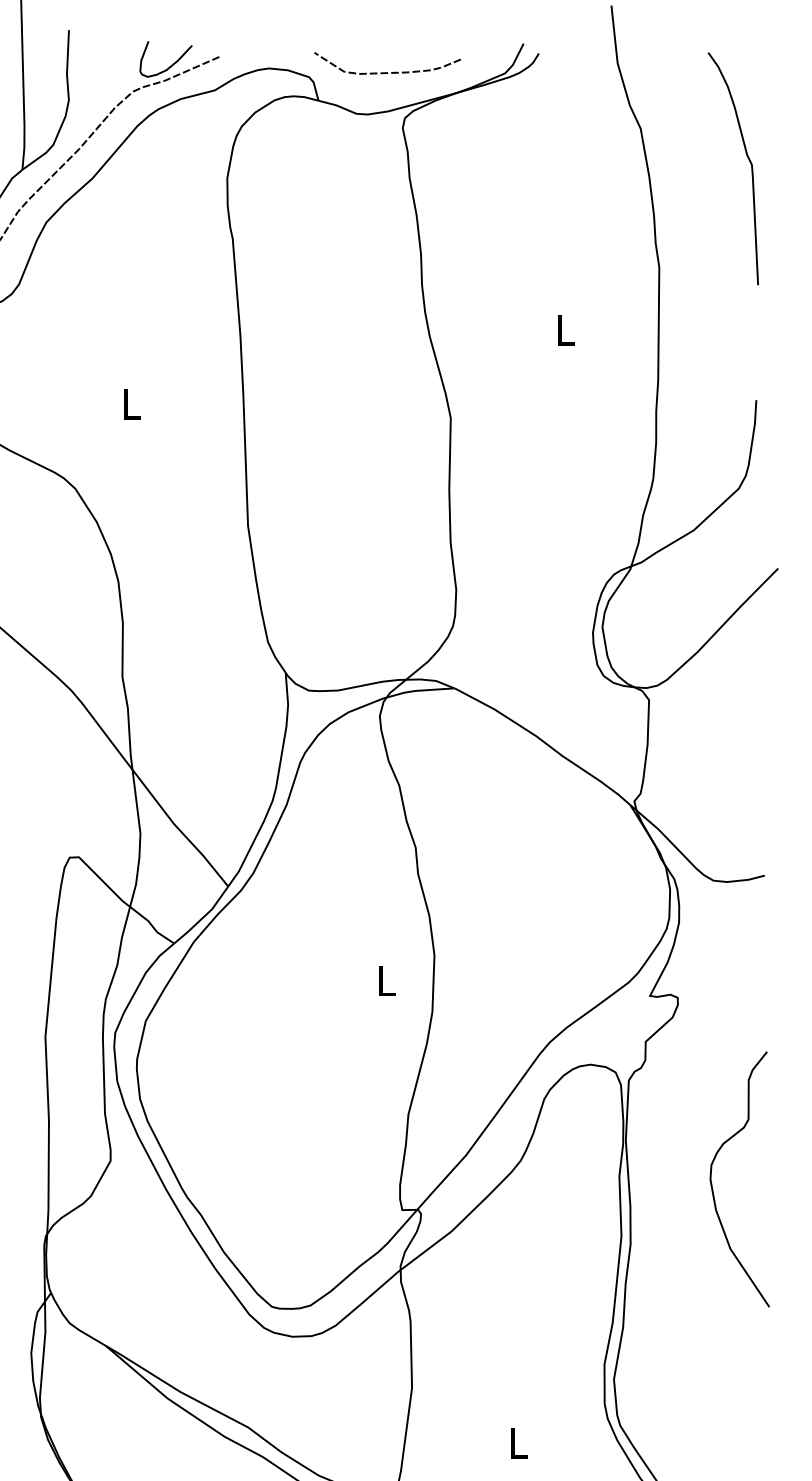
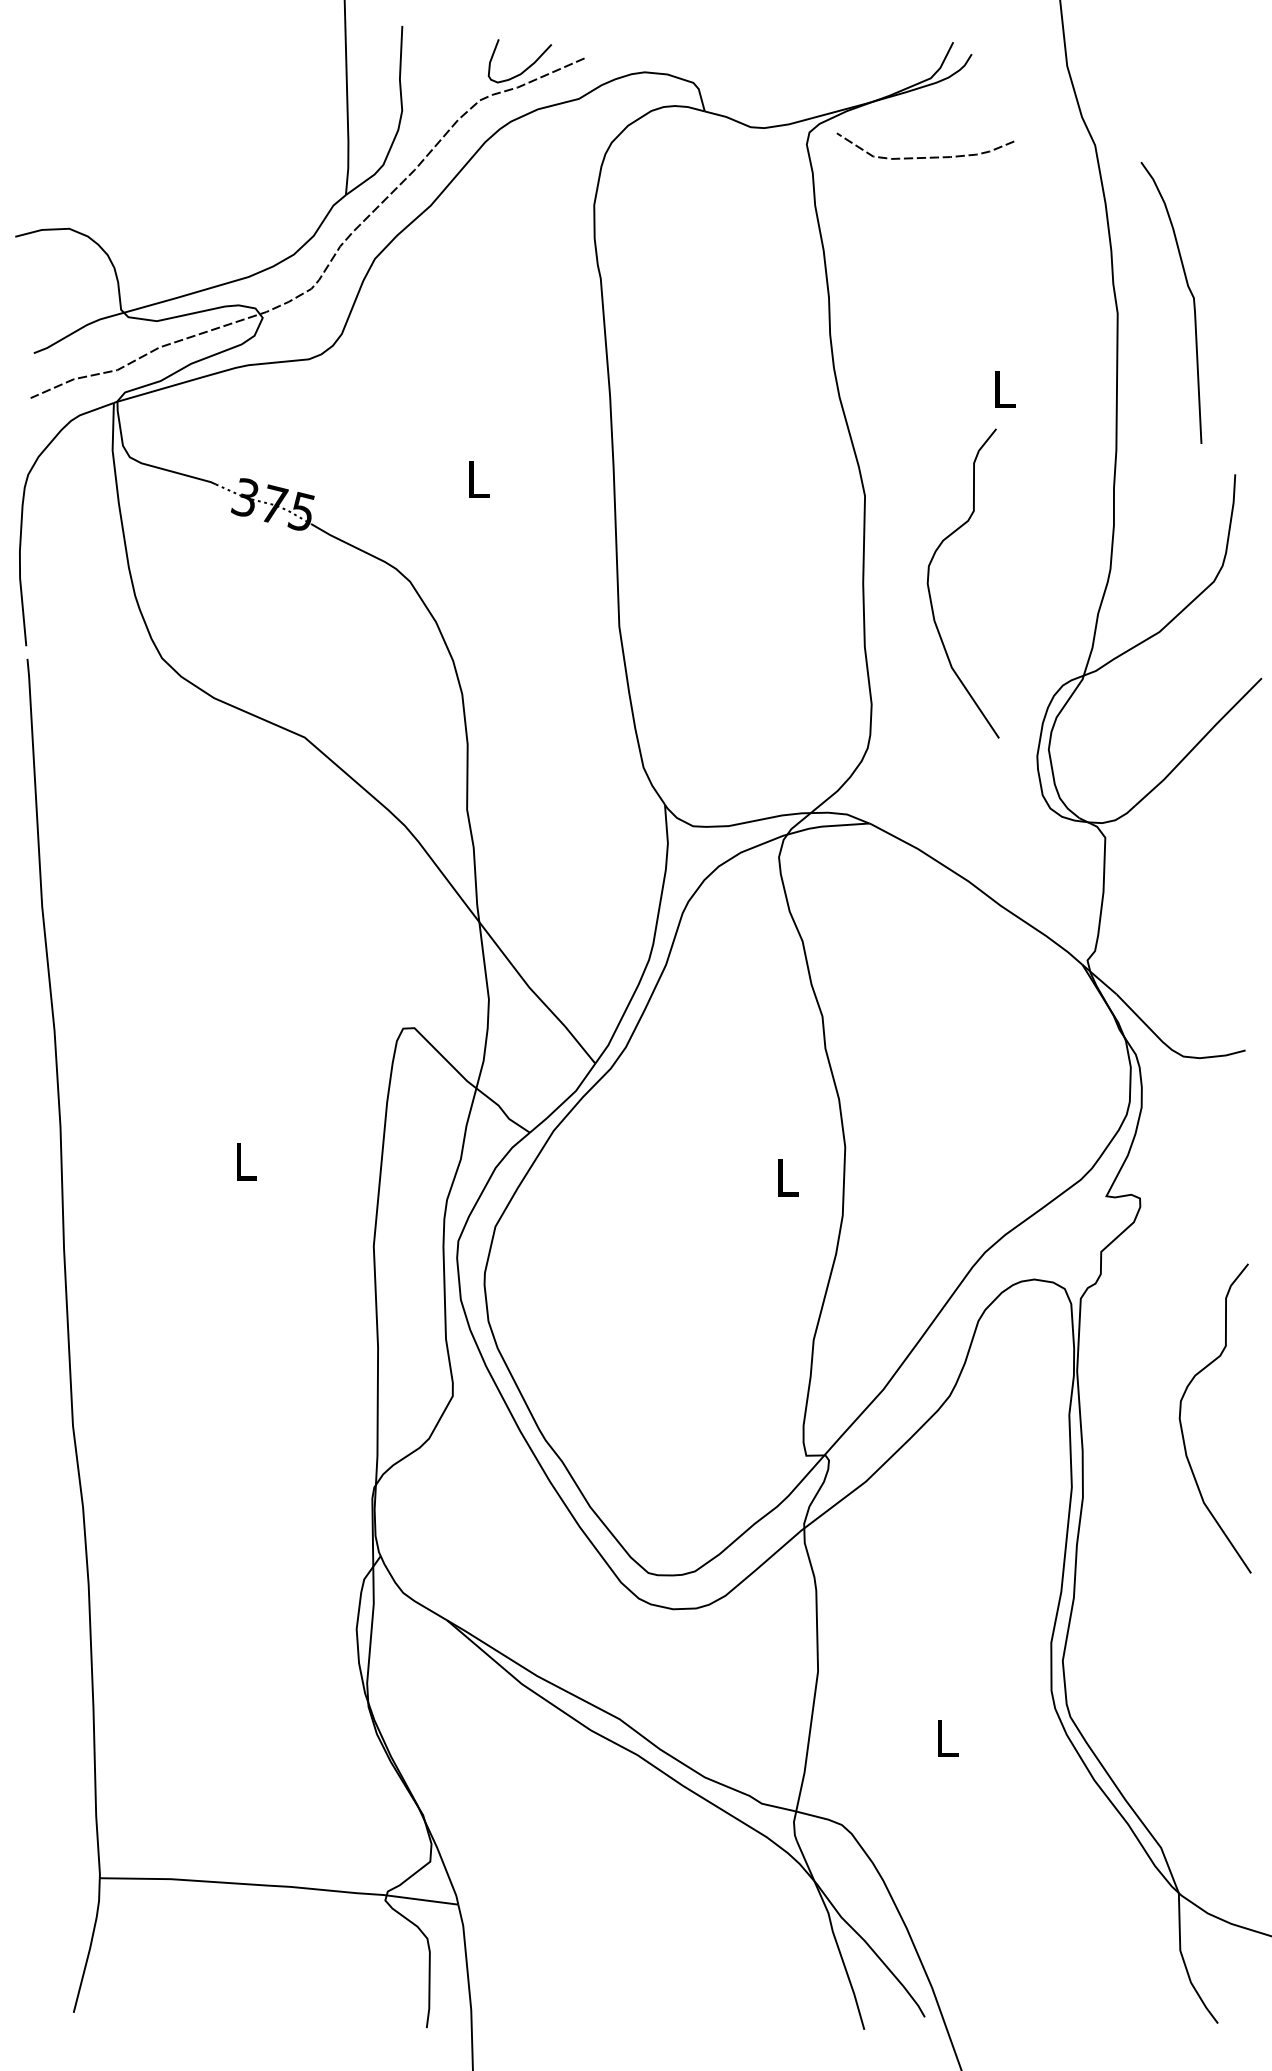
curve: (387, 72) -> (925, 157), moved
curve: (749, 161) -> (1190, 293), moved
curve: (504, 492) -> (929, 586), added

